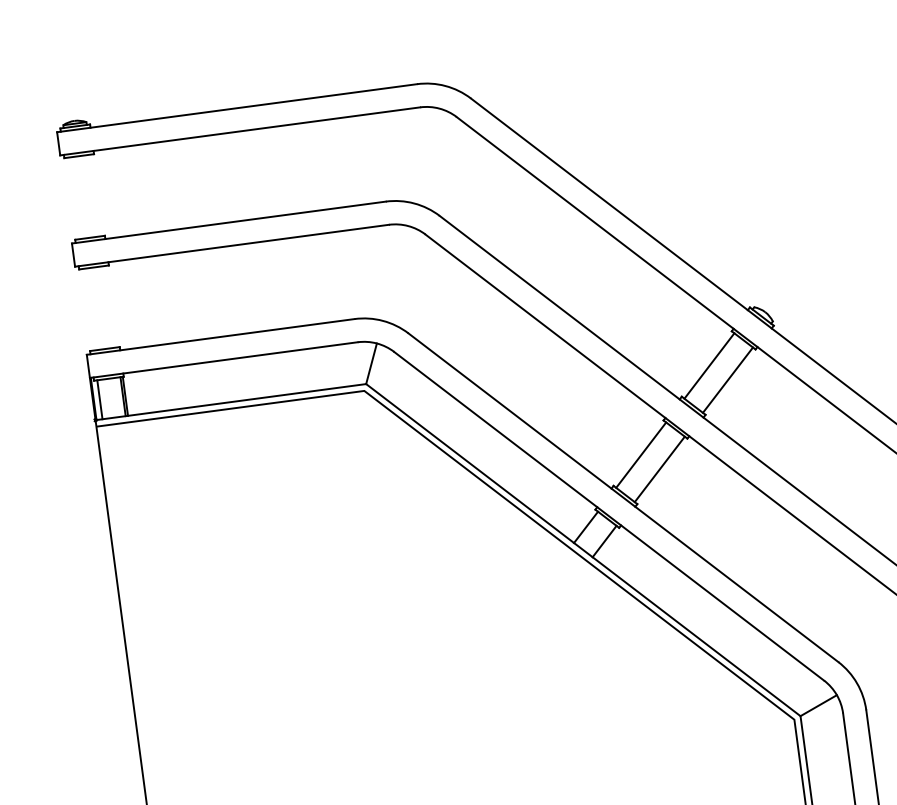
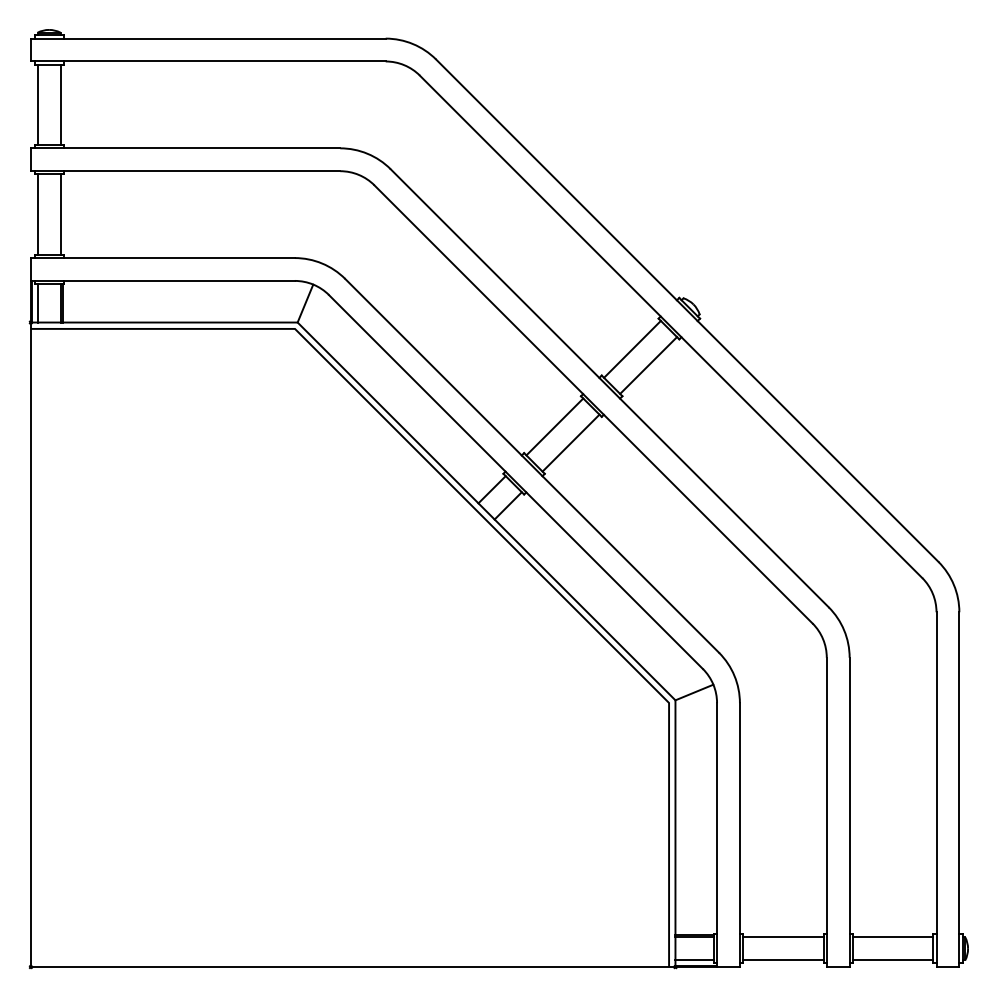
line: (96, 195) -> (60, 104), added
line: (72, 198) -> (37, 104), added
line: (111, 306) -> (60, 214), added
line: (87, 309) -> (37, 214), added

